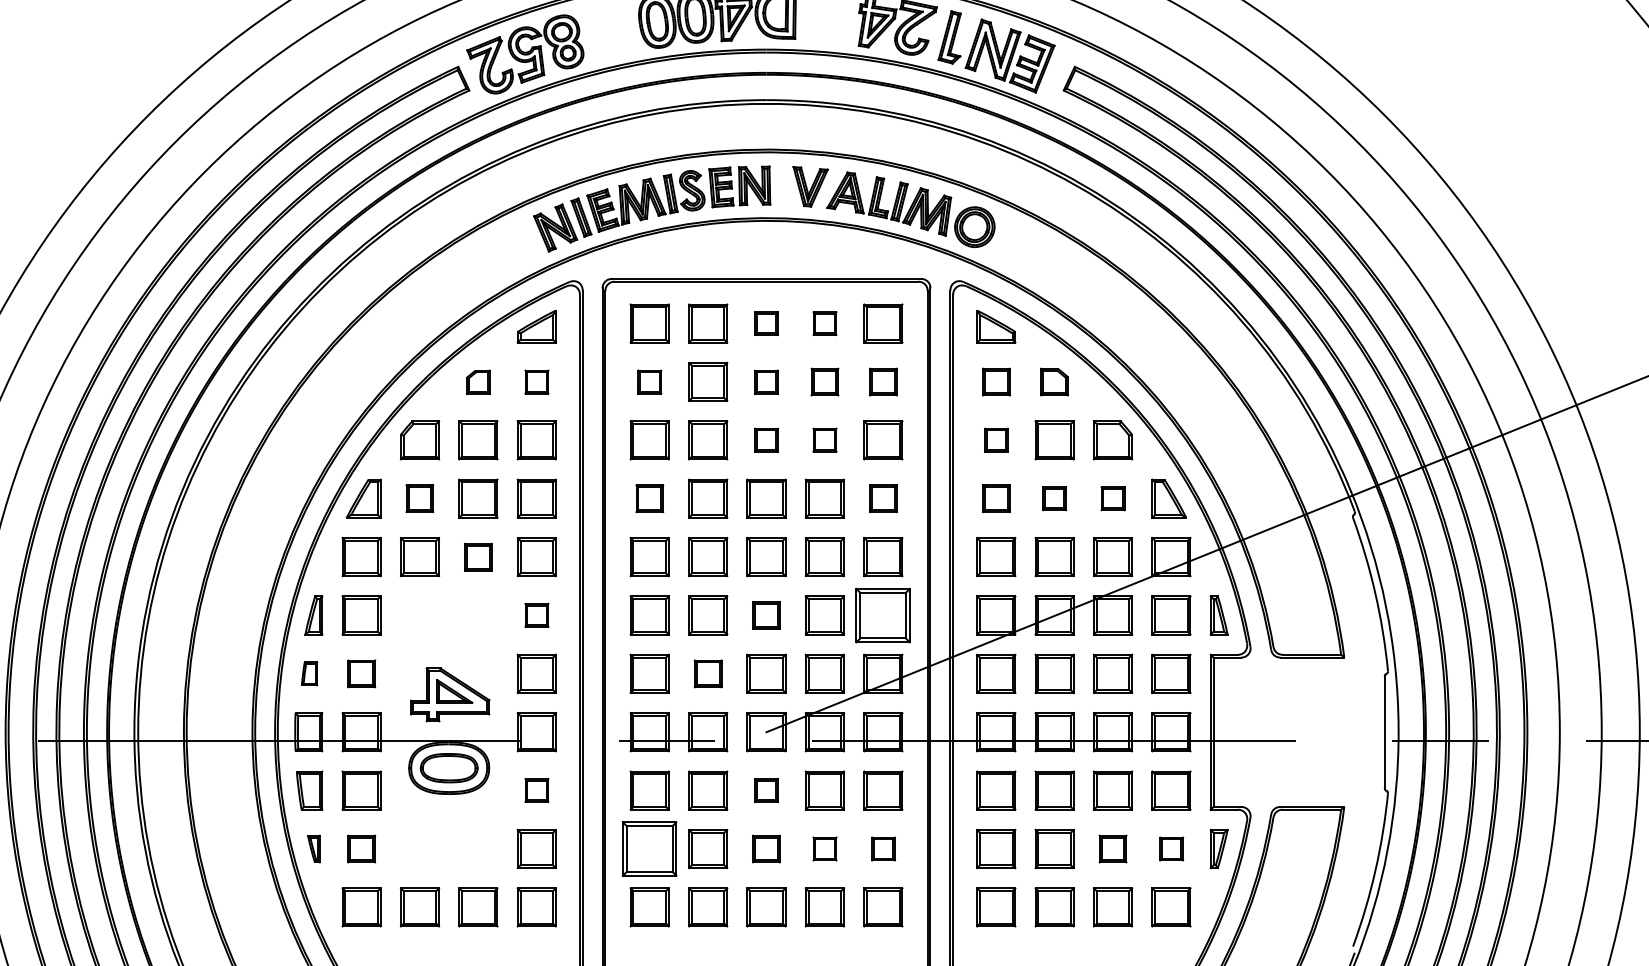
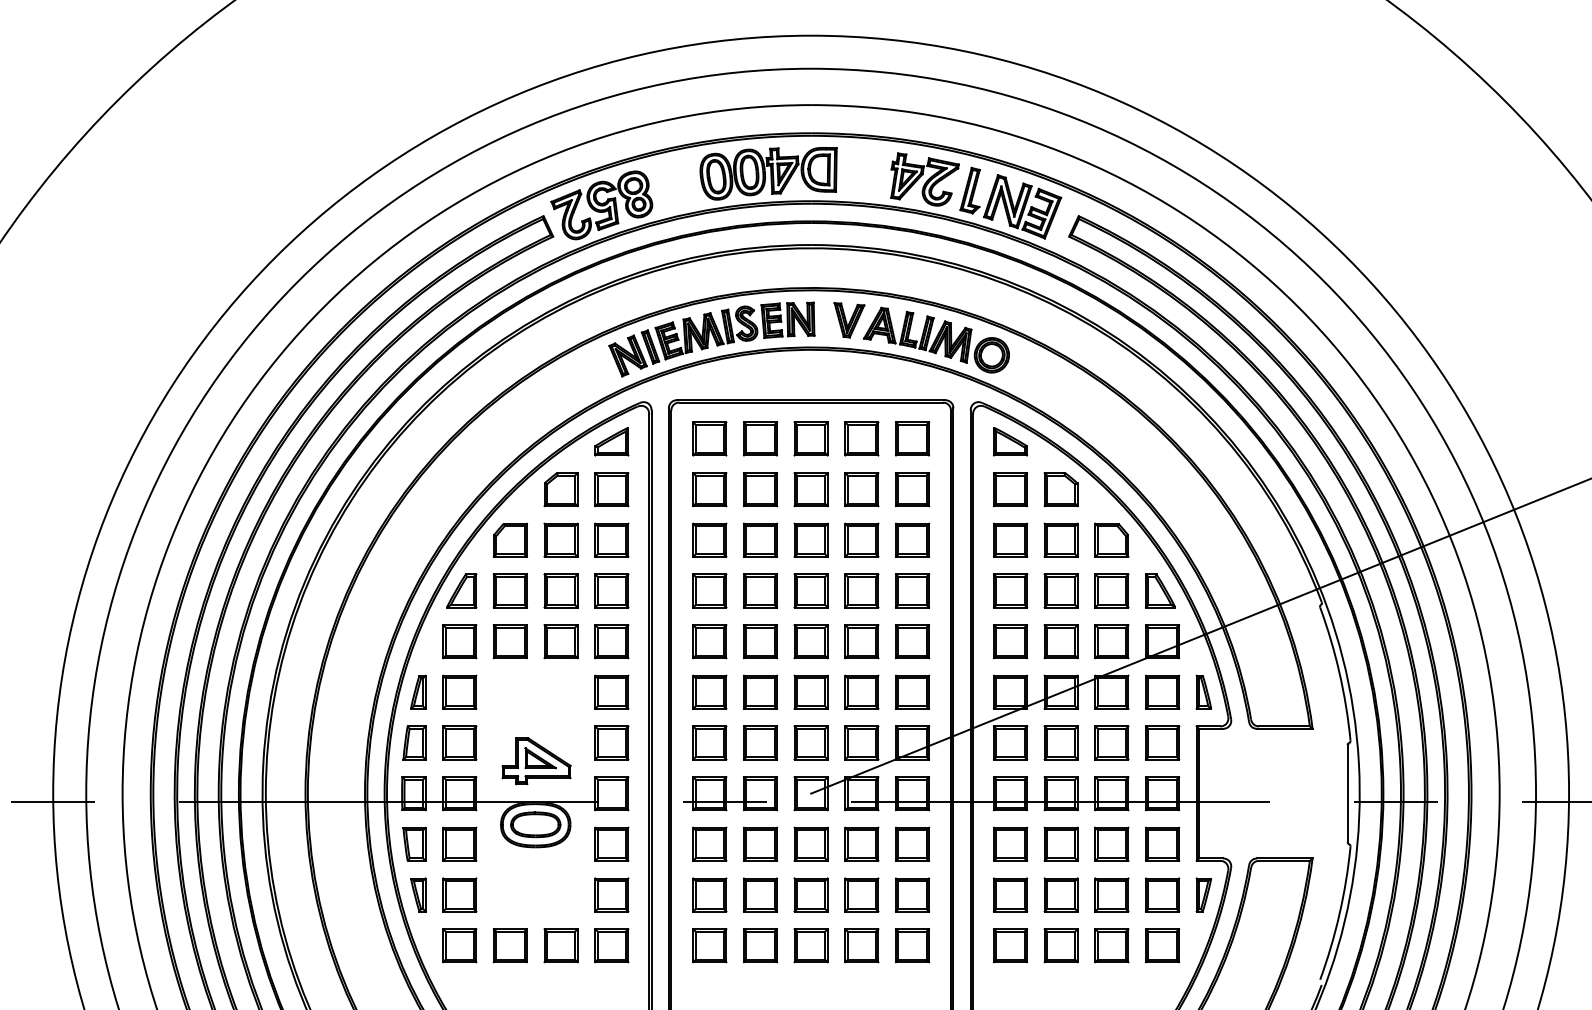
part: (765, 323) -> (810, 438), size x1.67
part: (824, 323) -> (861, 438), size x1.67
part: (477, 381) -> (560, 489), size x1.67
part: (536, 381) -> (611, 489), size x1.67
part: (649, 381) -> (709, 489), size x1.67
part: (765, 381) -> (810, 489), size x1.67
part: (824, 381) -> (861, 489), size x1.43
part: (883, 381) -> (912, 489), size x1.43
part: (996, 381) -> (1010, 489), size x1.43
part: (1053, 381) -> (1060, 489), size x1.43
part: (765, 439) -> (810, 539), size x1.67
part: (824, 439) -> (861, 539), size x1.67
part: (996, 439) -> (1010, 539), size x1.67
part: (418, 498) -> (509, 590), size x1.43
part: (649, 498) -> (709, 590), size x1.43
part: (883, 498) -> (912, 590), size x1.43
part: (996, 498) -> (1010, 590), size x1.43
part: (1053, 498) -> (1060, 590), size x1.67
part: (1112, 498) -> (1111, 590), size x1.67
part: (477, 556) -> (560, 641), size x1.43
part: (536, 614) -> (611, 691), size x1.67
part: (765, 614) -> (810, 691), size x1.43
part: (883, 614) -> (912, 691), size x0.71
part: (309, 673) -> (414, 742), size x1.67
part: (361, 673) -> (459, 742), size x1.43
part: (708, 673) -> (760, 742), size x1.43
part: (536, 789) -> (611, 843), size x1.67
part: (765, 789) -> (810, 843), size x1.67
part: (314, 848) -> (418, 894), size x1.43
part: (361, 848) -> (459, 894), size x1.43
part: (649, 848) -> (709, 894), size x0.71
part: (765, 848) -> (810, 894), size x1.43
part: (824, 848) -> (861, 894), size x1.67
part: (883, 848) -> (912, 894), size x1.67
part: (1112, 848) -> (1111, 894), size x1.43
part: (1171, 848) -> (1162, 894), size x1.67

